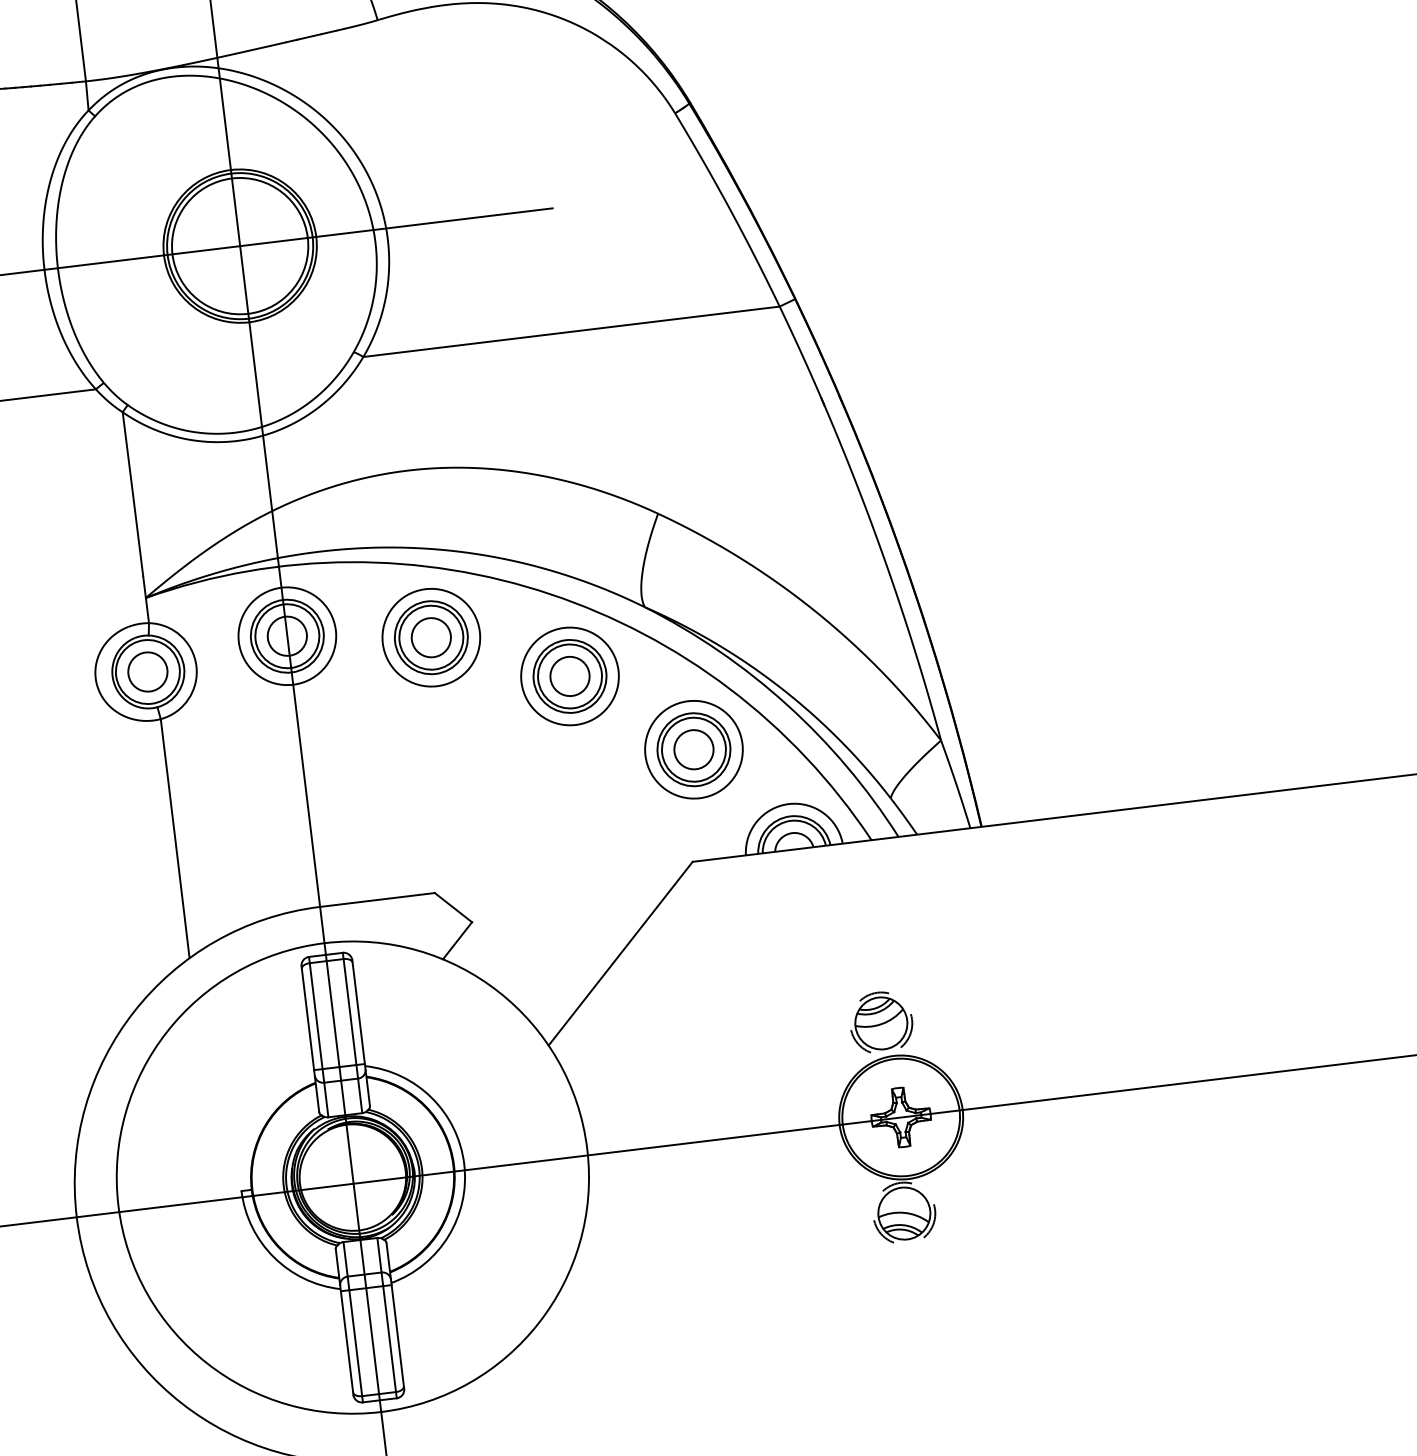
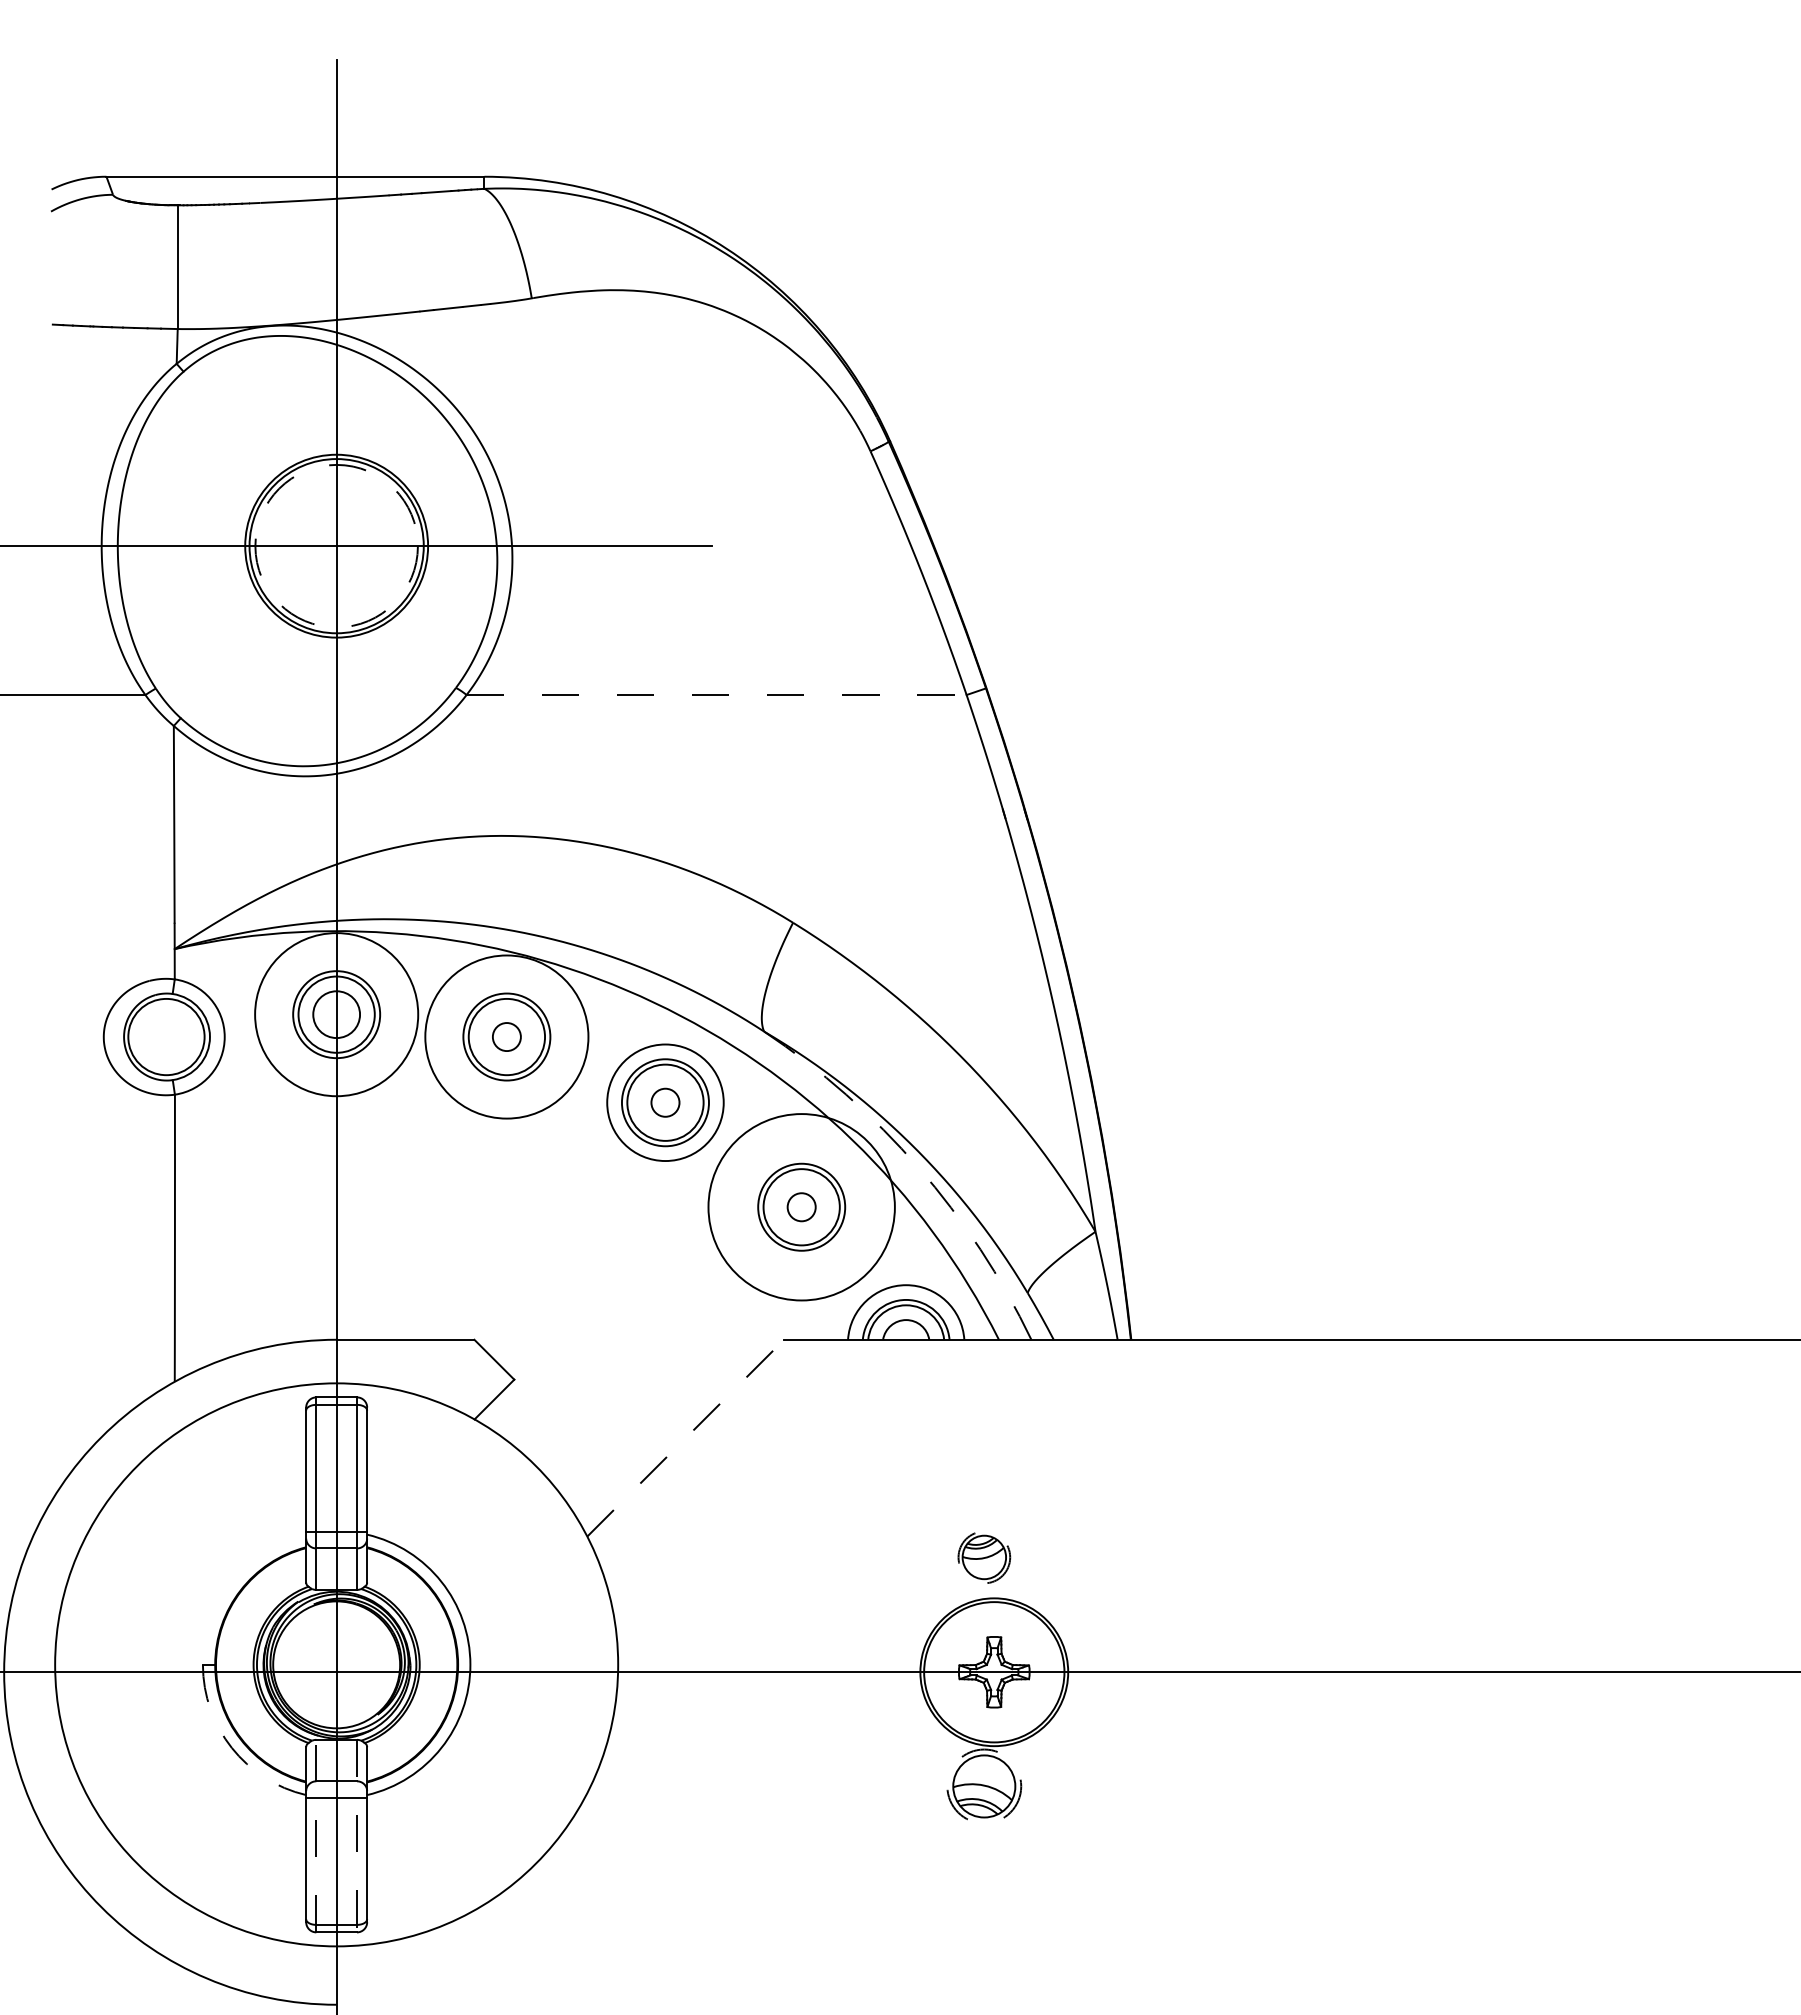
circle: (239, 245) -> (336, 545), solid -> dashed
line: (572, 332) -> (717, 695), solid -> dashed
circle: (287, 636) -> (336, 1014), size x1.4
circle: (430, 637) -> (506, 1036), size x0.6
circle: (430, 637) -> (506, 1036), size x1.4
circle: (147, 671) -> (166, 1036), removed
circle: (570, 676) -> (665, 1102), size x0.6
arc: (787, 704) -> (918, 1167), solid -> dashed
circle: (693, 749) -> (801, 1206), size x0.6
circle: (693, 749) -> (801, 1207), size x1.6
line: (621, 953) -> (686, 1437), solid -> dashed
part: (881, 1021) -> (984, 1555), size x0.7
arc: (273, 1257) -> (231, 1747), solid -> dashed
line: (387, 1318) -> (357, 1836), solid -> dashed
line: (353, 1321) -> (316, 1835), solid -> dashed

